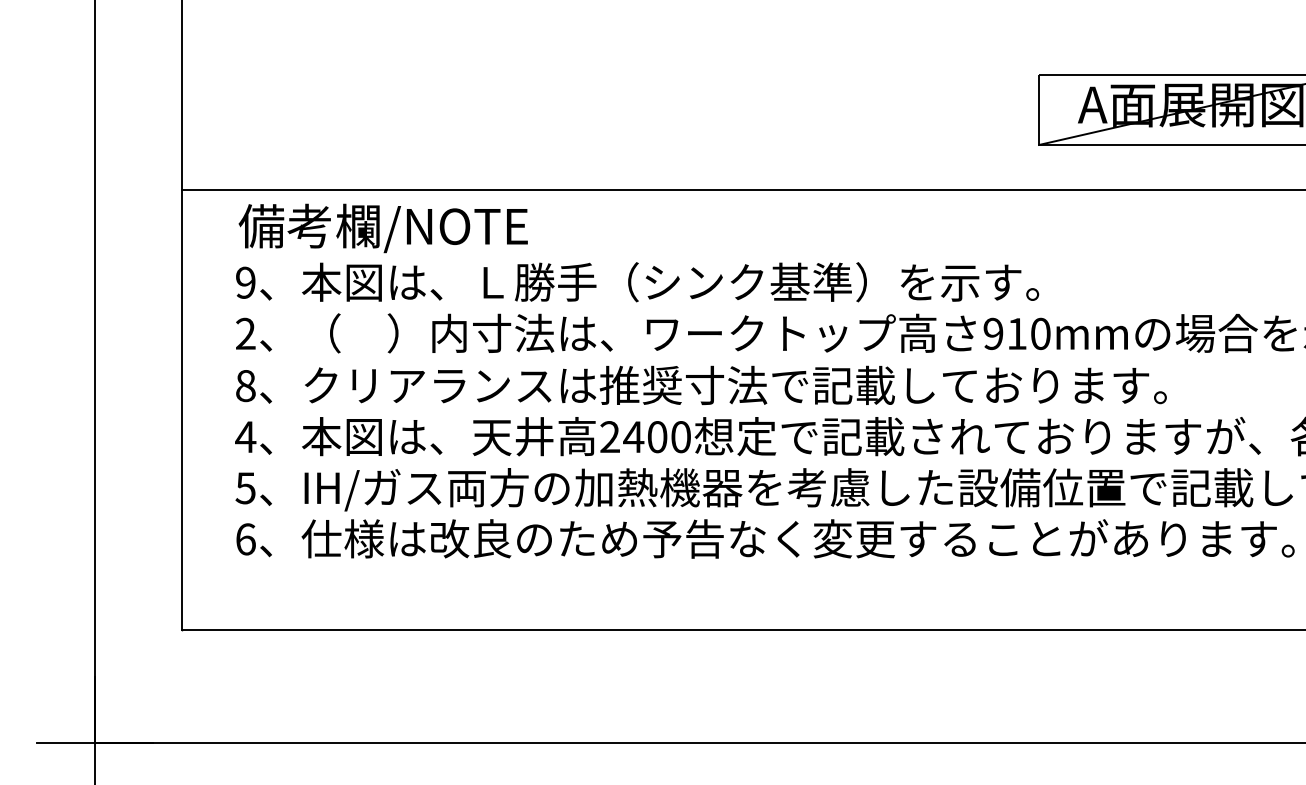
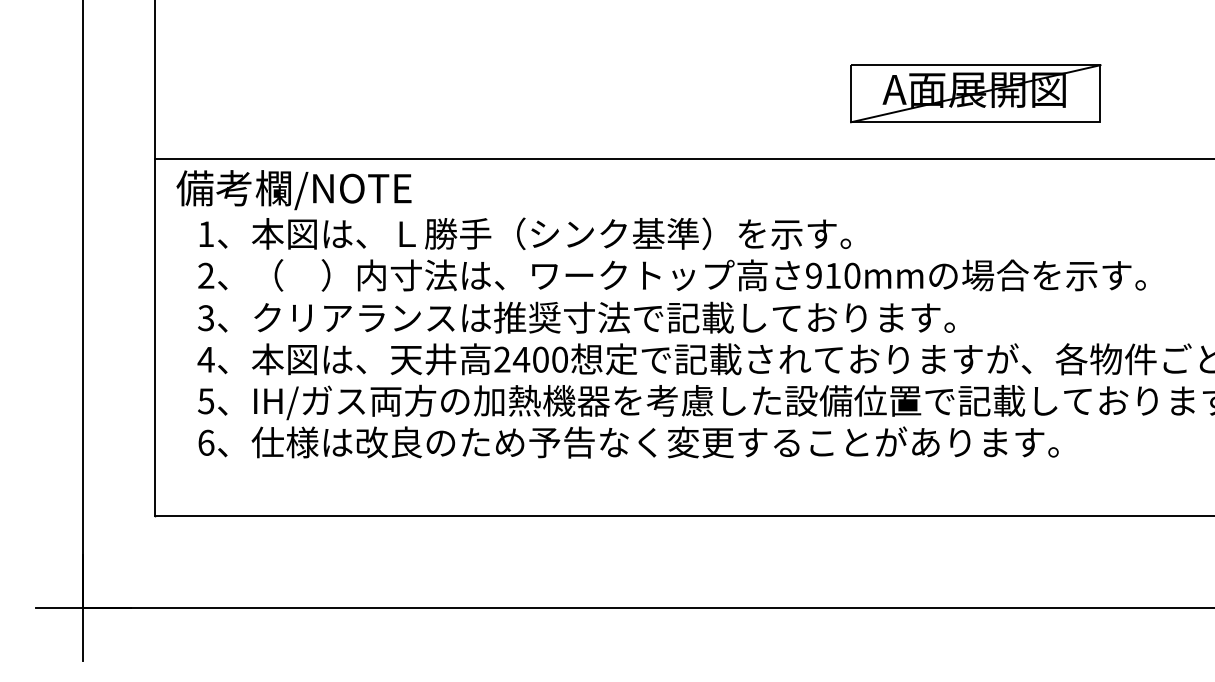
text: (382, 228) -> (293, 190), moved
text: (246, 283) -> (206, 234), 9 -> 1
text: (246, 386) -> (206, 318), 8 -> 3

